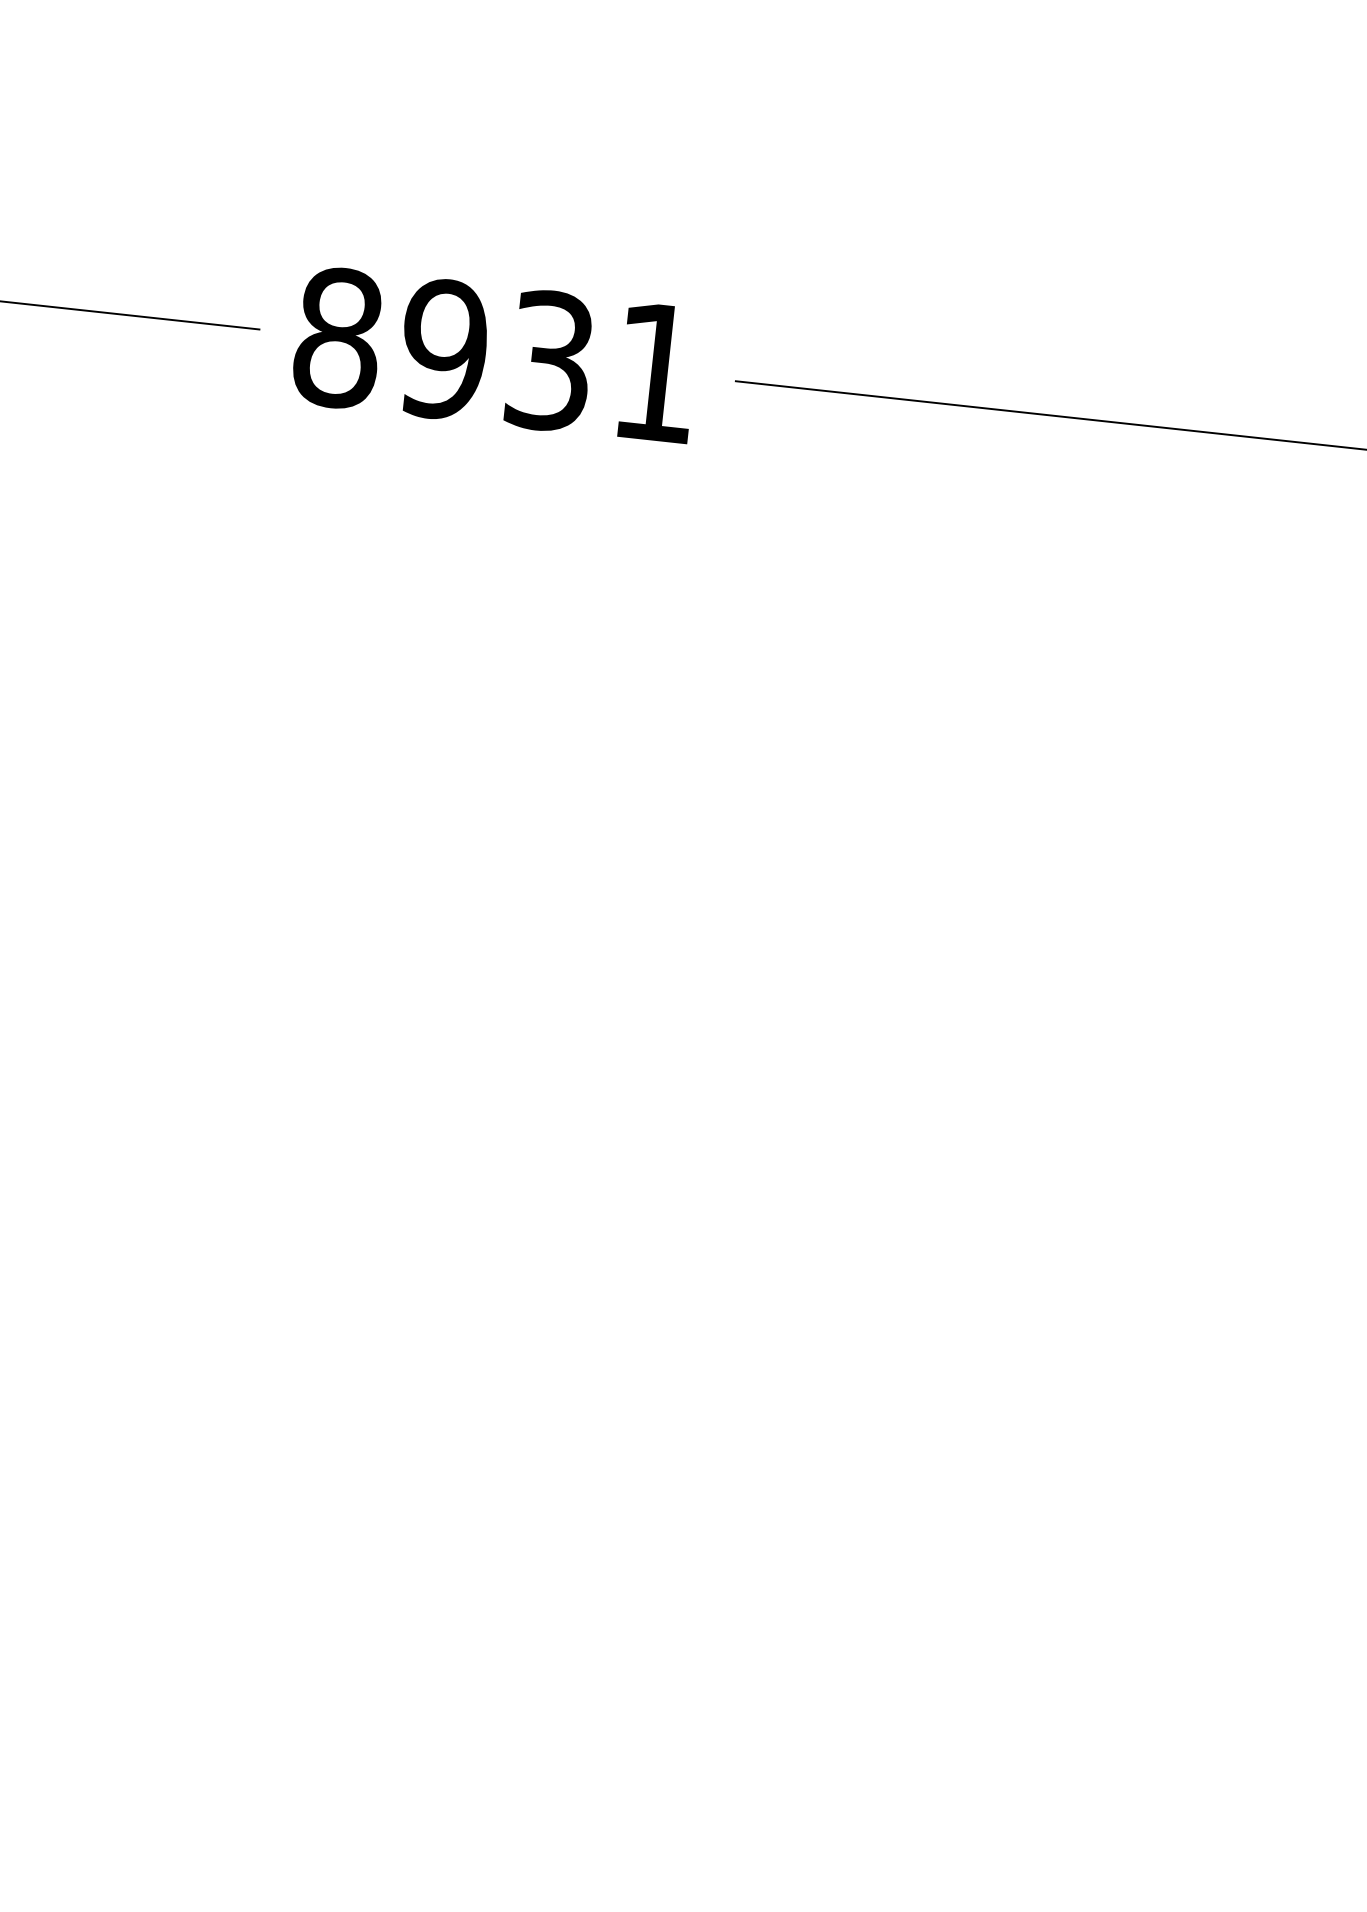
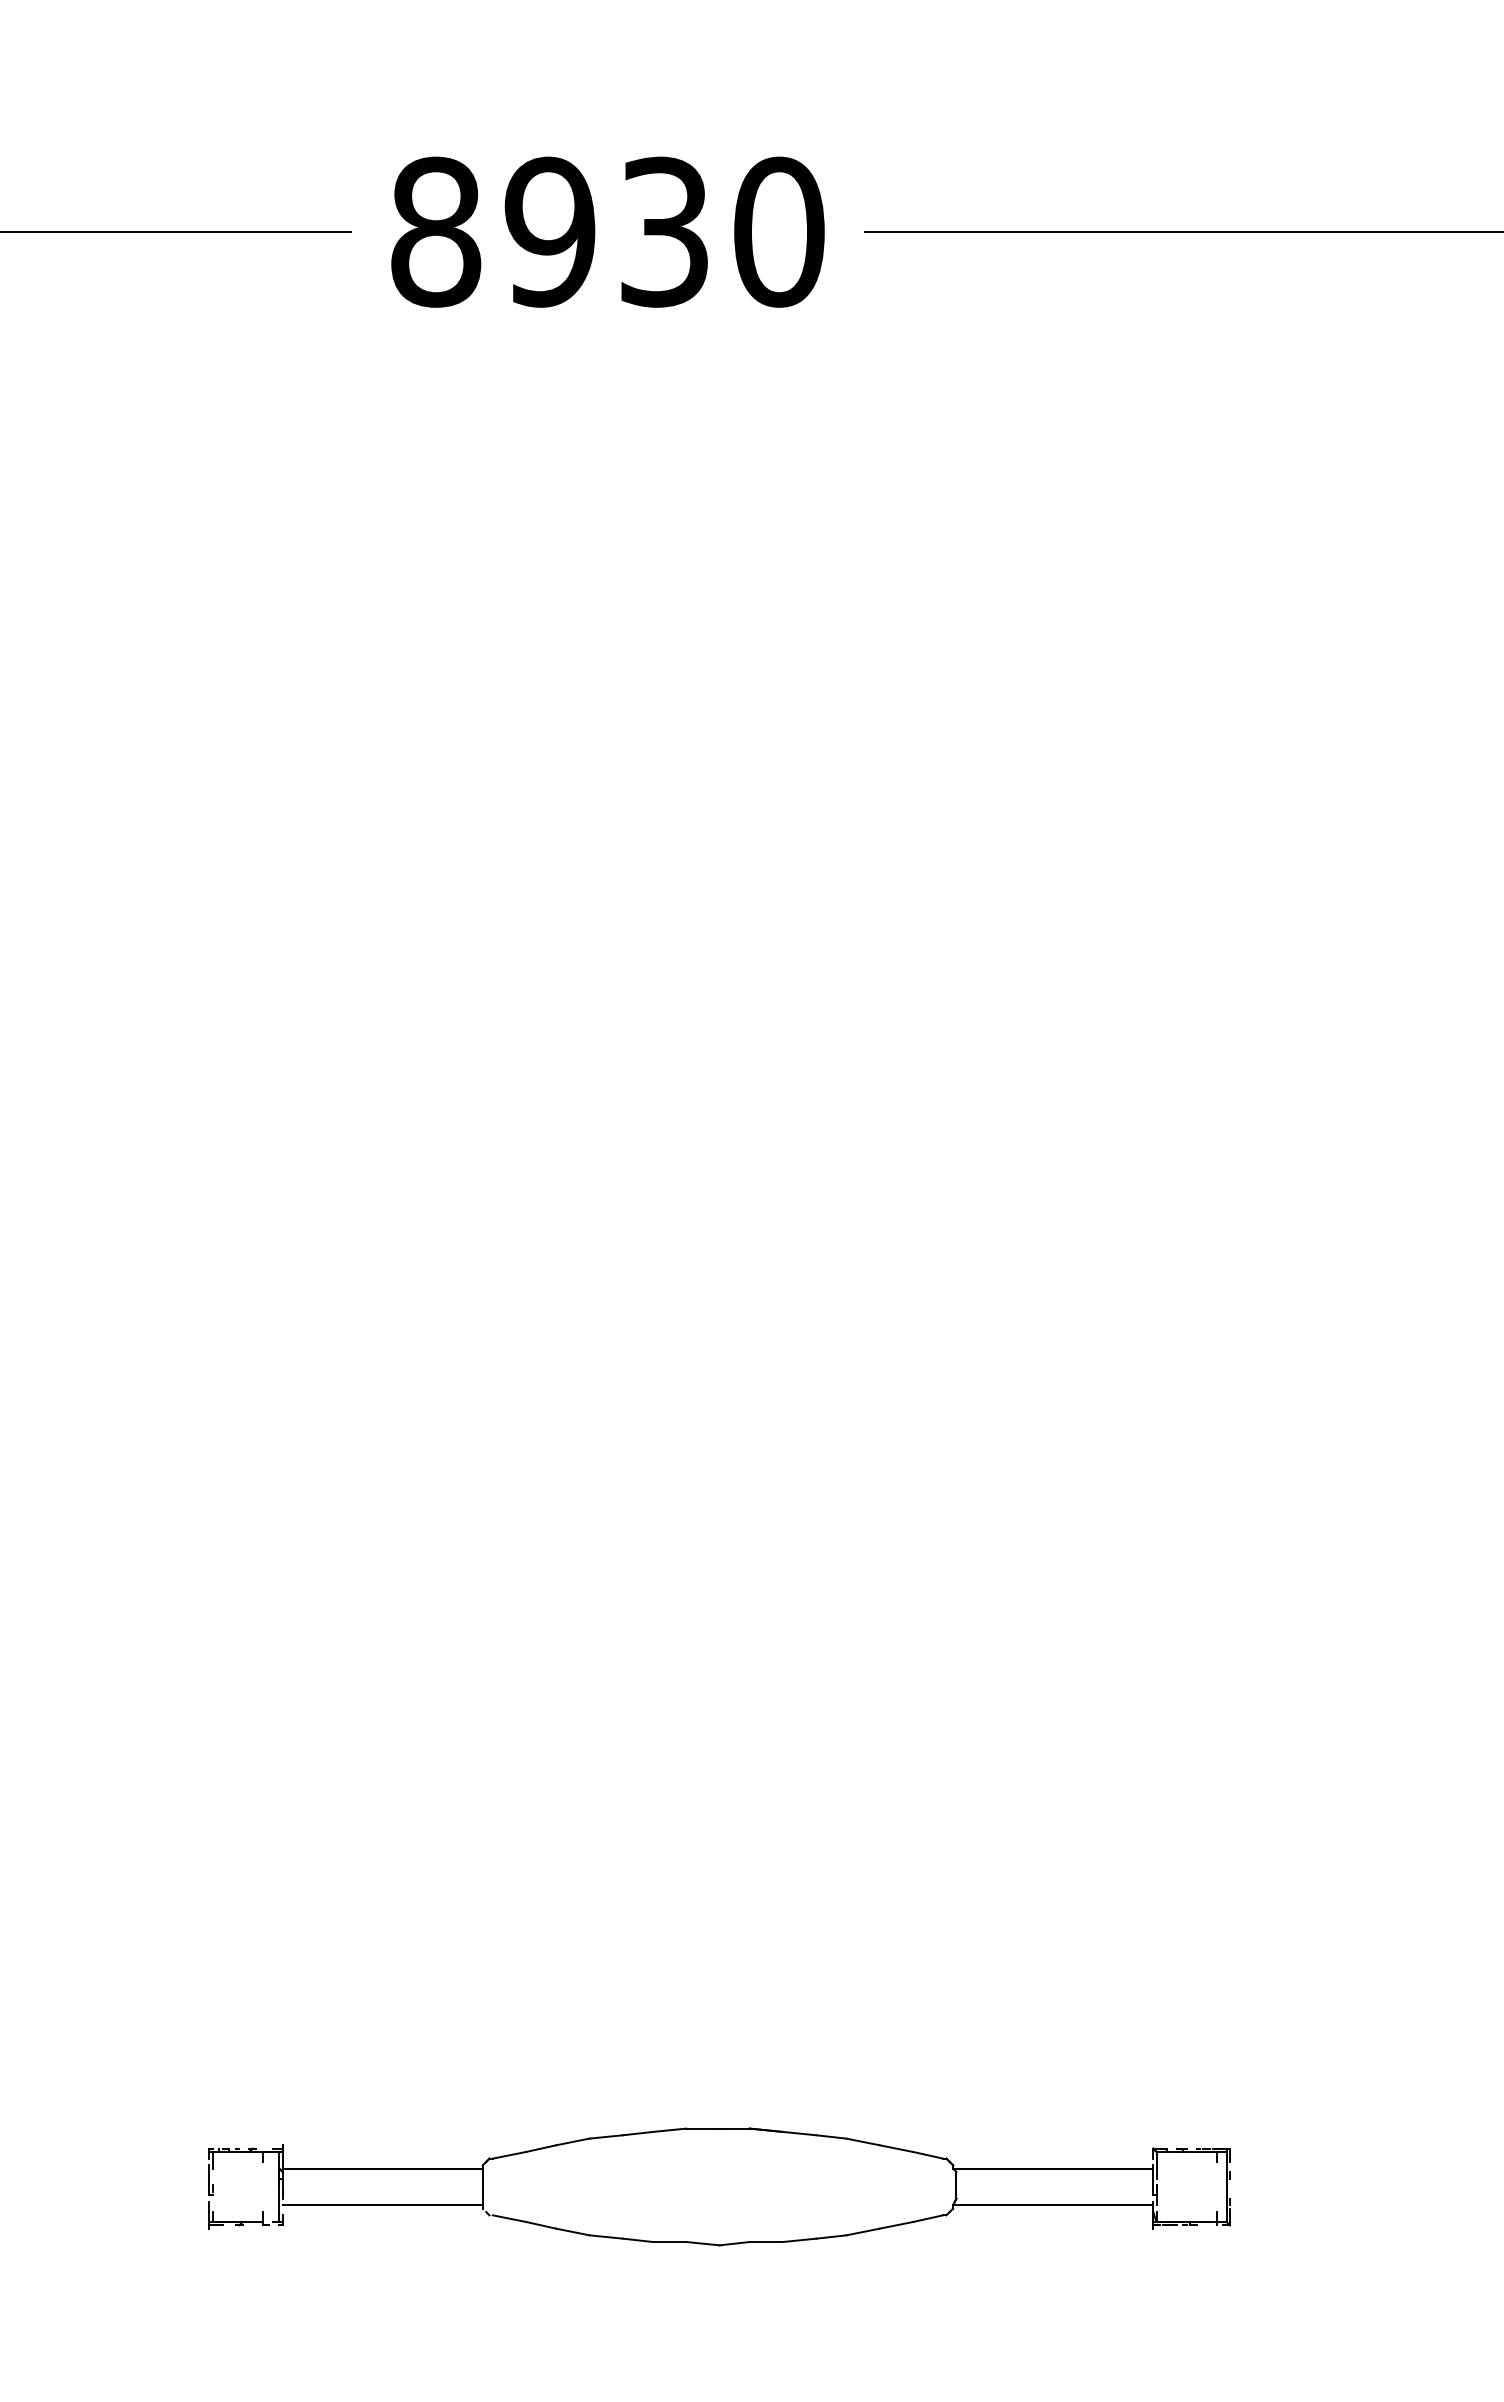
text: (656, 372) -> (779, 231), 8931 -> 8930

